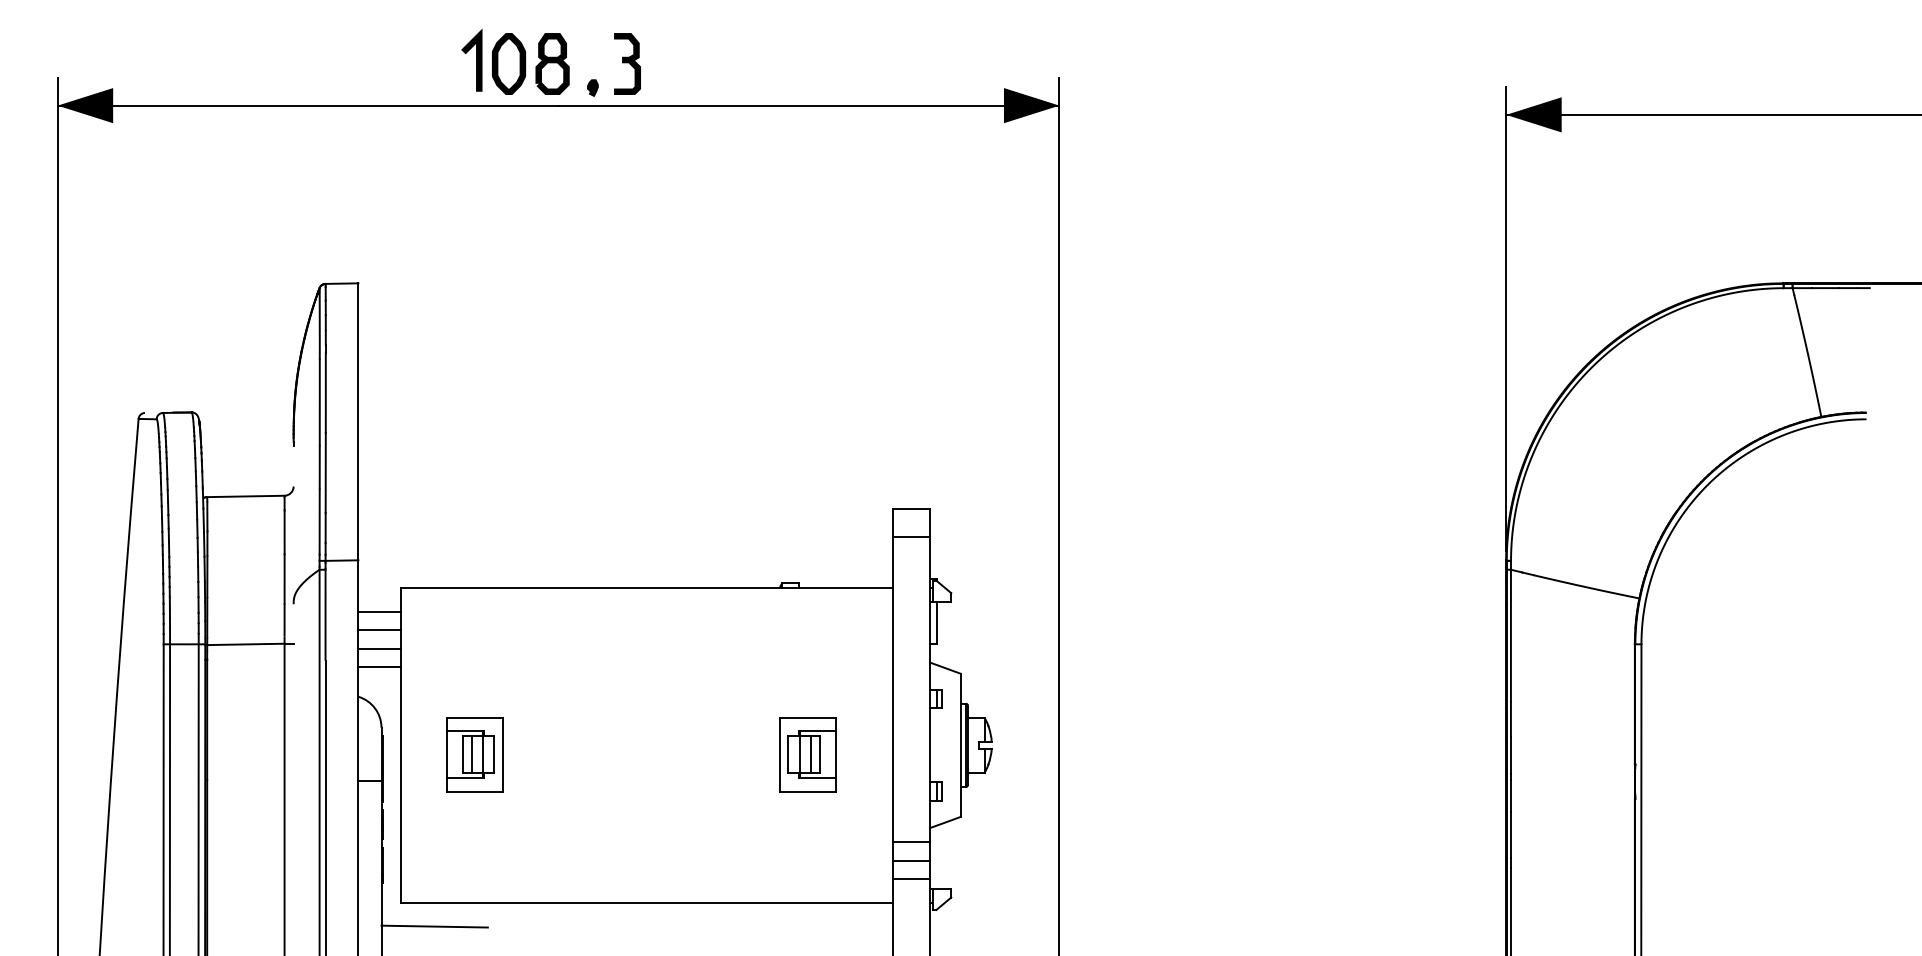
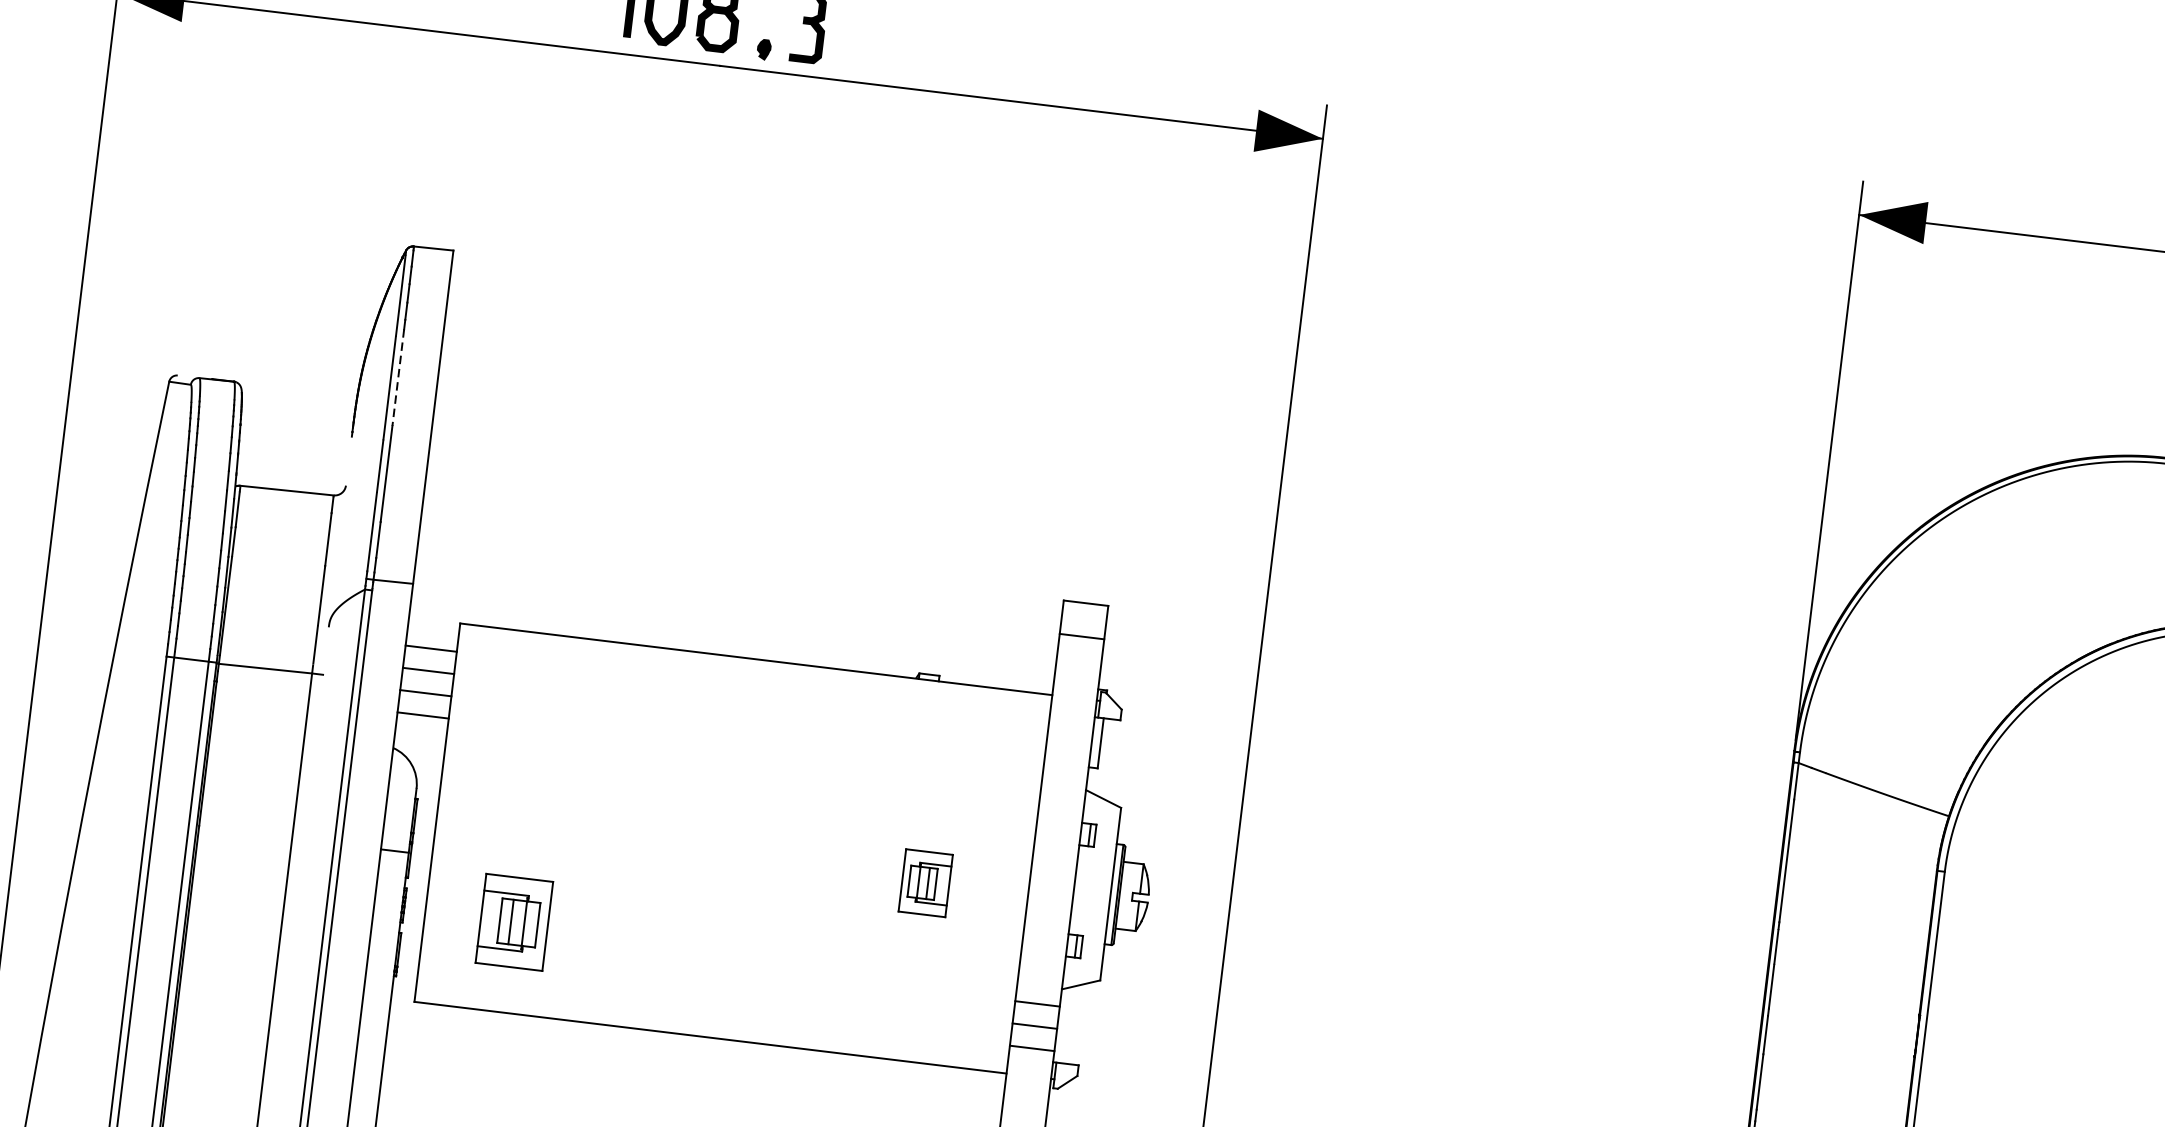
line: (325, 393) -> (397, 378), solid -> dashed
part: (474, 754) -> (513, 922), moved
part: (807, 754) -> (925, 882), size x0.7
line: (434, 926) -> (451, 1035), removed

